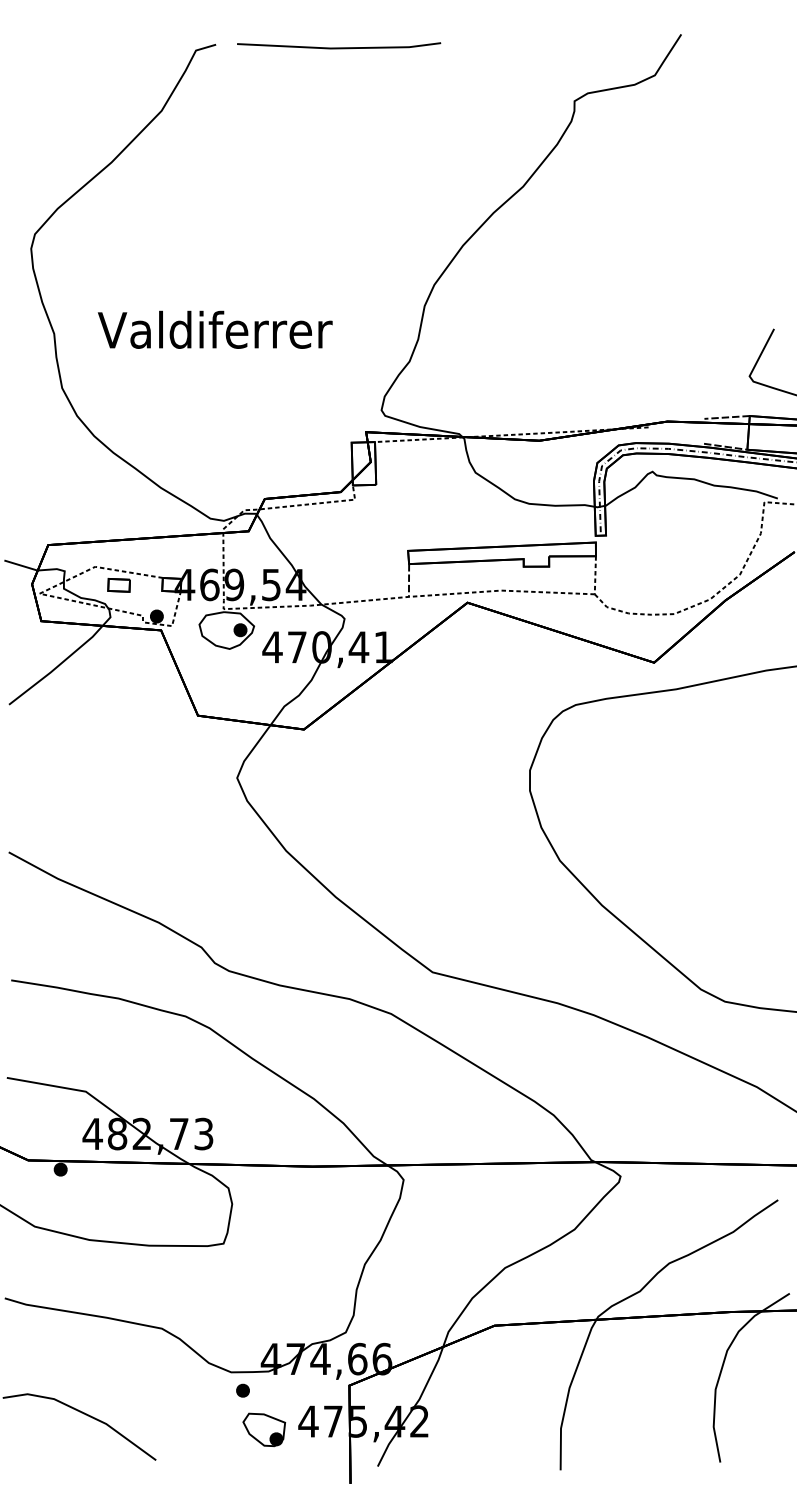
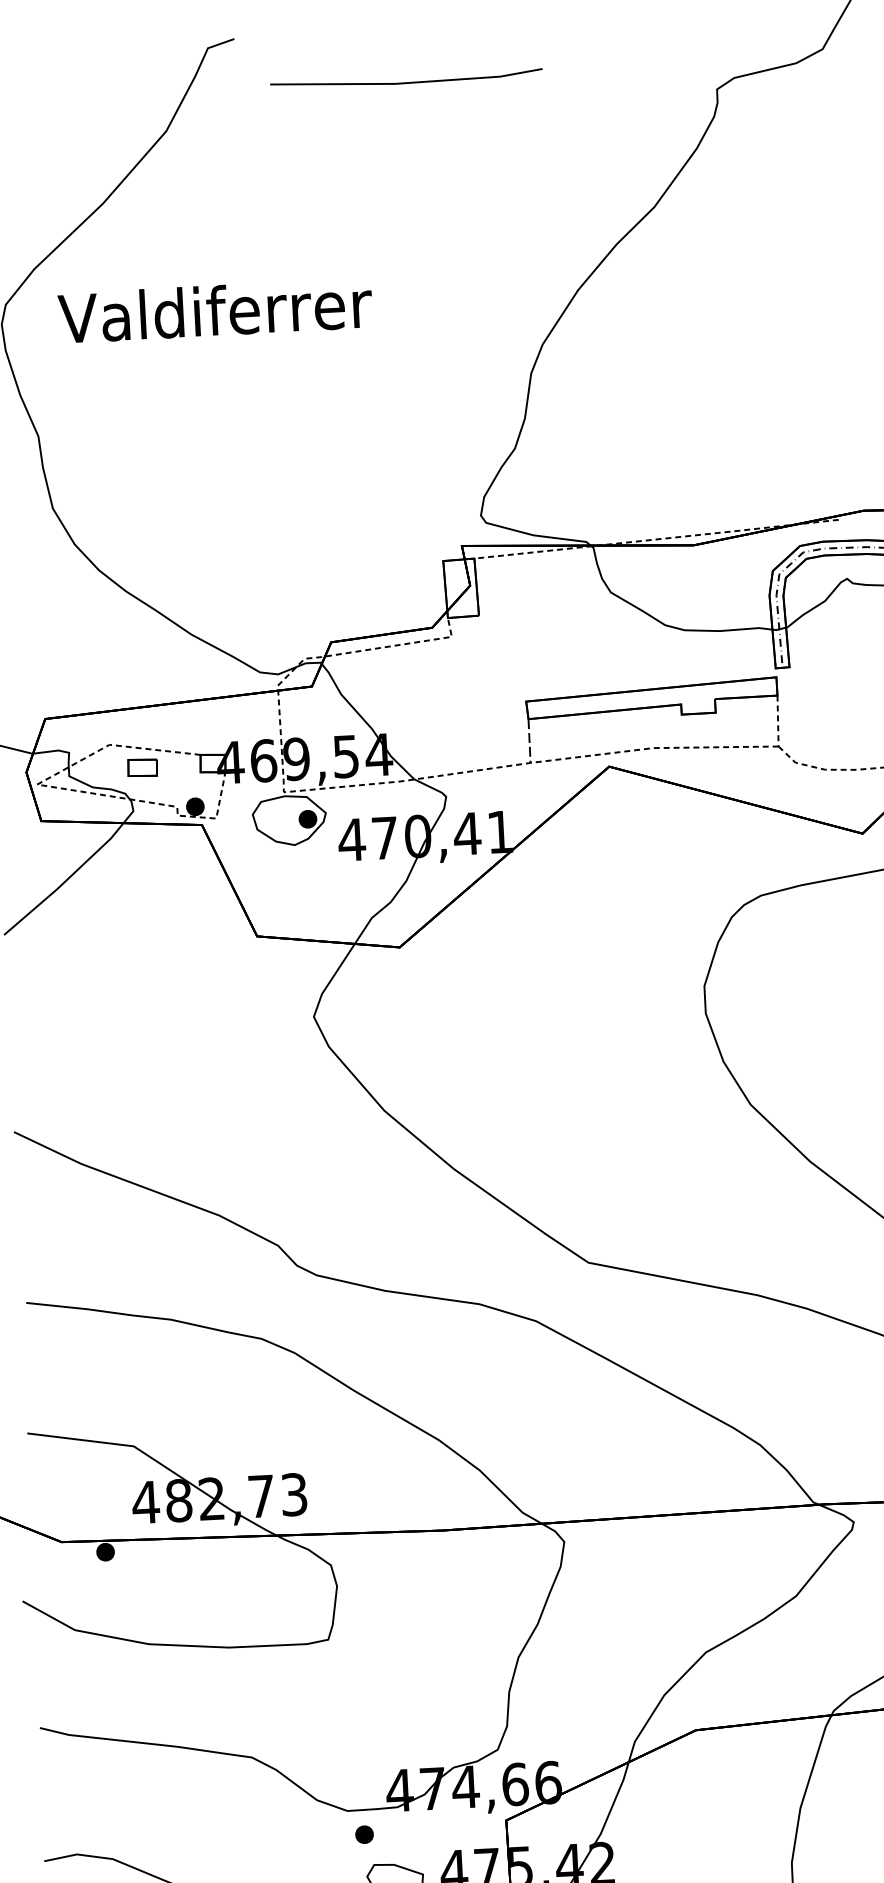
line: (339, 47) -> (407, 81), moved
text: (215, 329) -> (215, 310), moved

